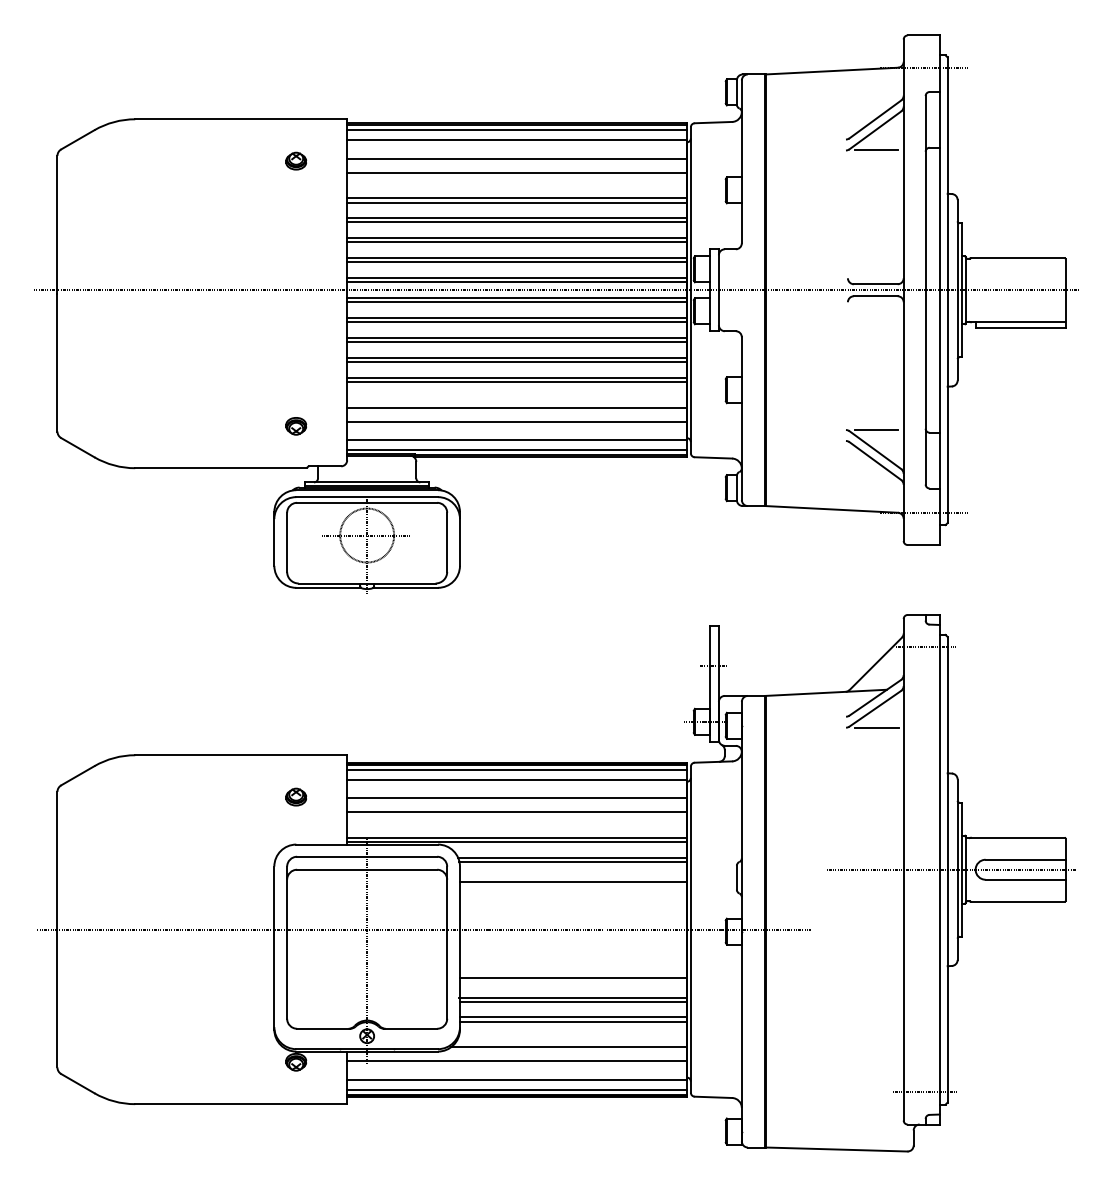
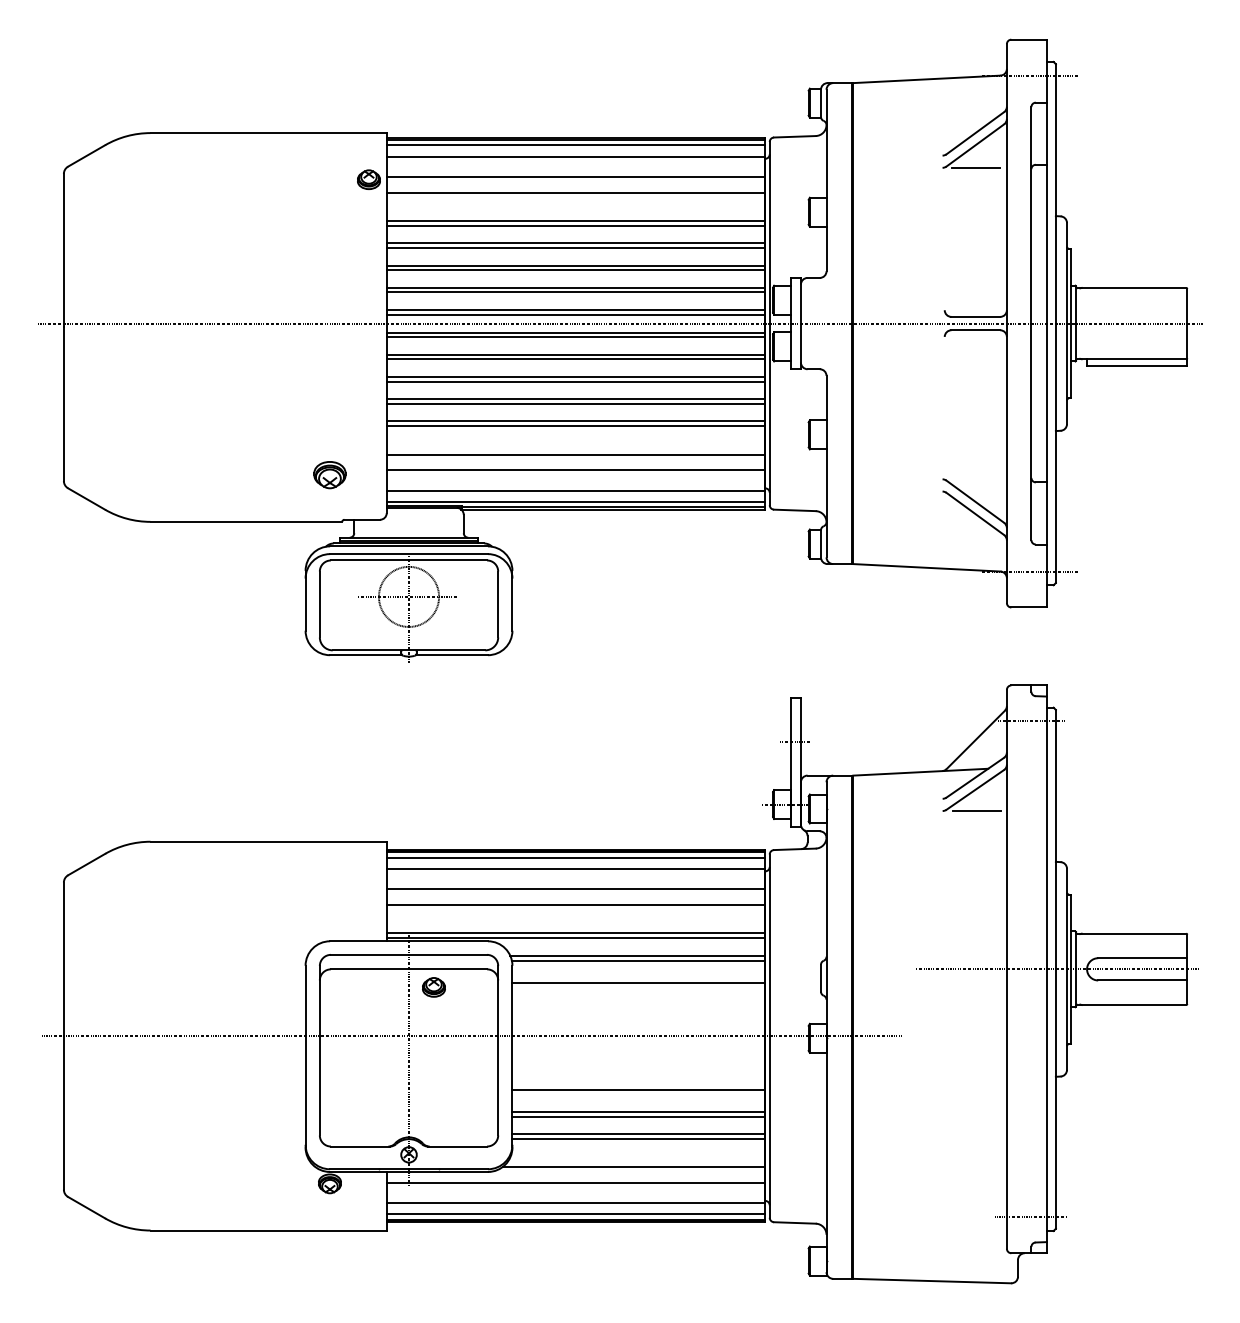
part: (295, 160) -> (368, 179), moved
part: (295, 426) -> (329, 475), size x1.4
line: (876, 430) -> (976, 479), removed
part: (295, 797) -> (433, 987), moved

